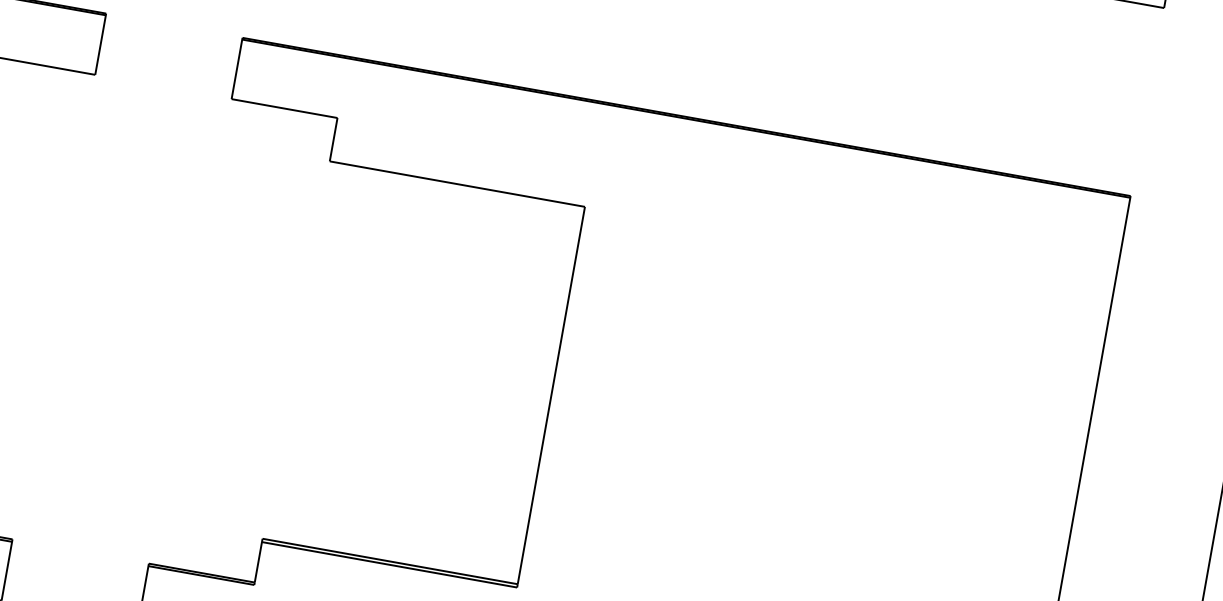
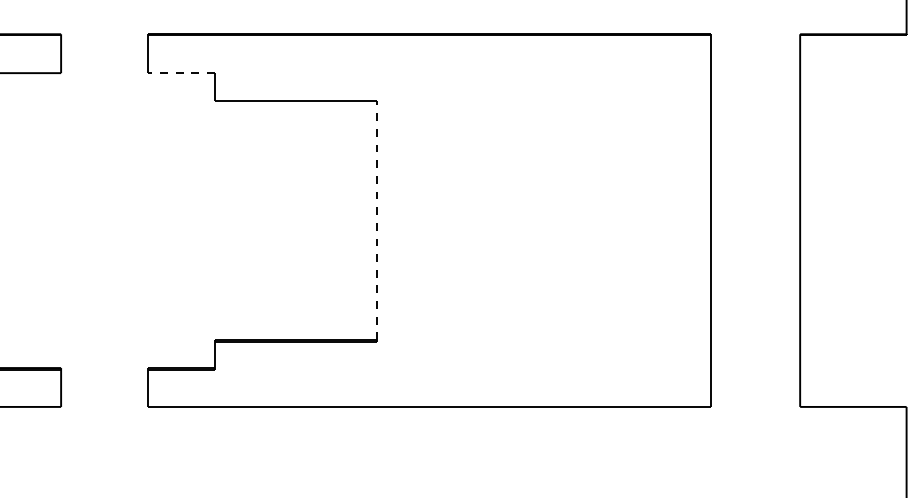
line: (284, 109) -> (181, 73), solid -> dashed
line: (550, 395) -> (376, 220), solid -> dashed

